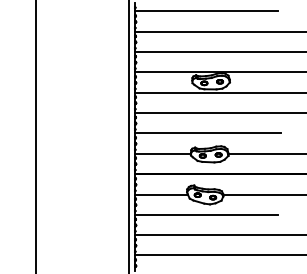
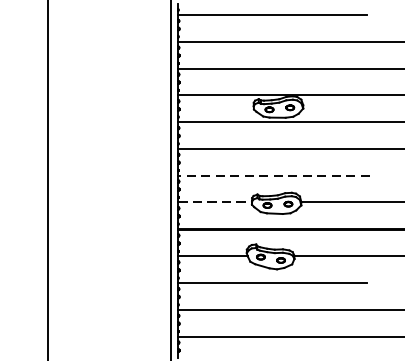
line: (207, 133) -> (273, 175), solid -> dashed
line: (163, 153) -> (215, 202), solid -> dashed

